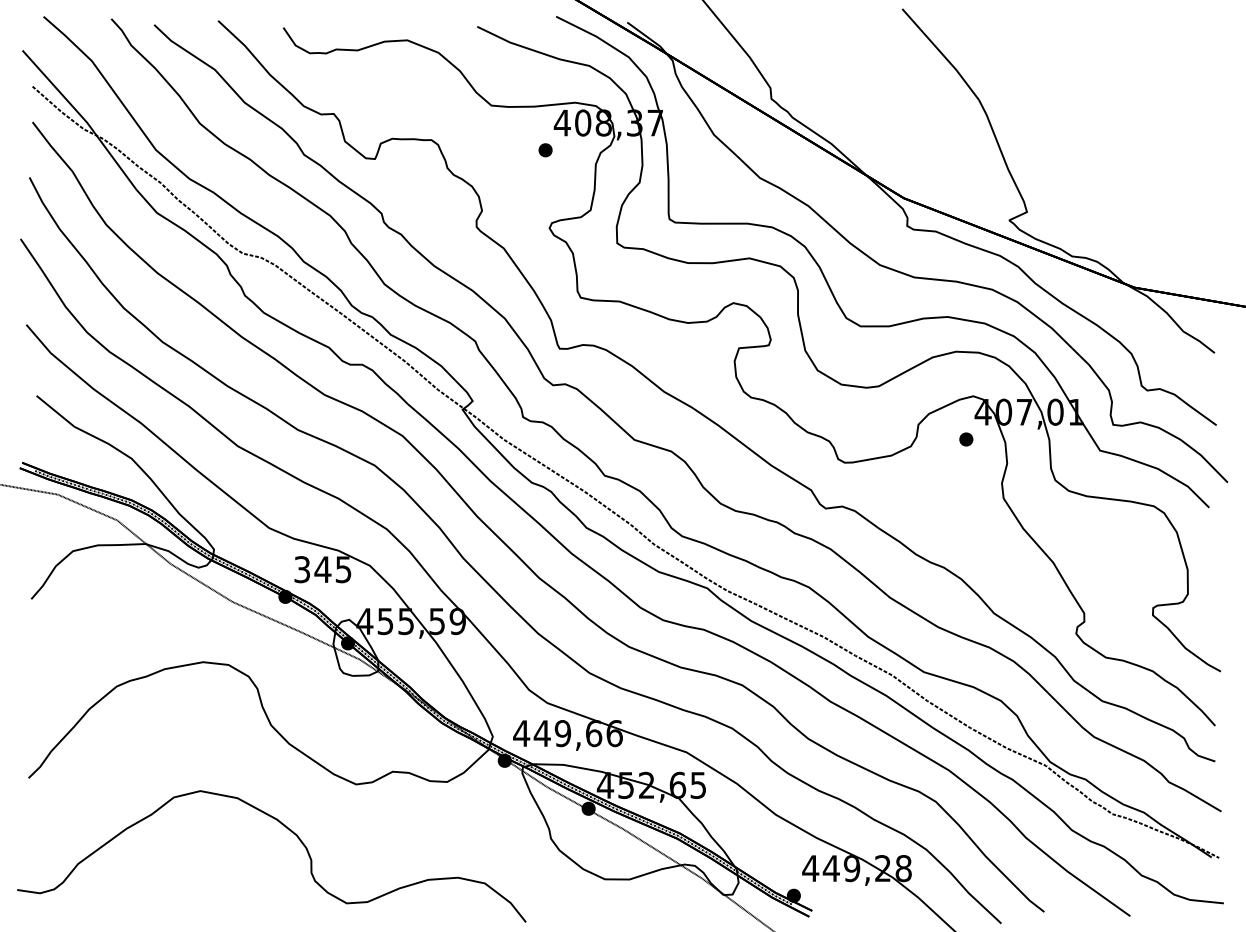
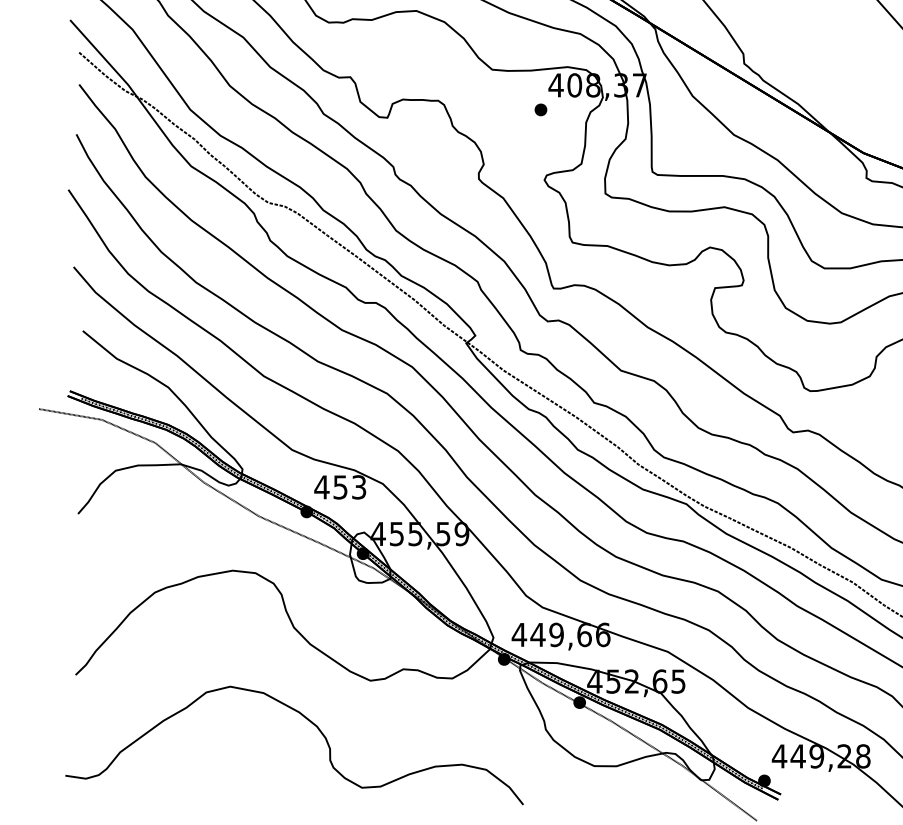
text: (322, 569) -> (340, 487), 345 -> 453

